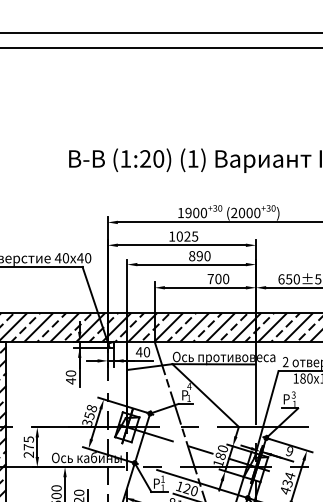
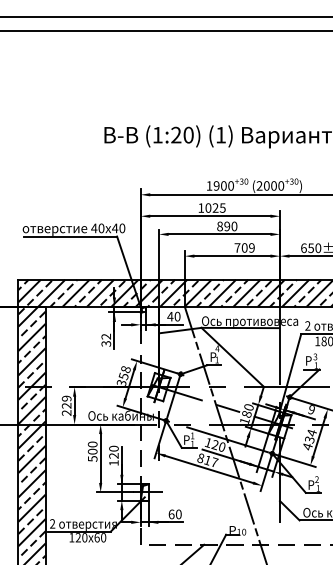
text: (225, 278) -> (251, 247), 700 -> 709
text: (71, 377) -> (106, 340), 40 -> 32
text: (28, 442) -> (66, 401), 275 -> 229

